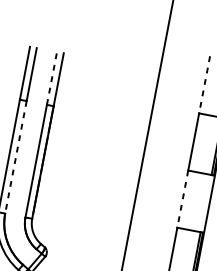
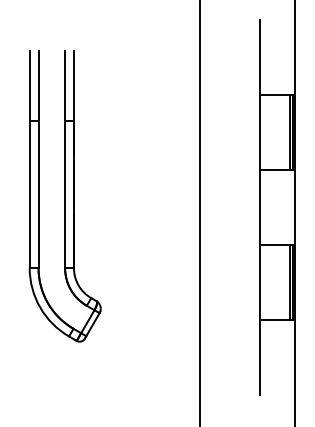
line: (52, 78) -> (65, 85), dashed -> solid
line: (204, 84) -> (259, 57), dashed -> solid
line: (15, 157) -> (38, 194), dashed -> solid
line: (182, 199) -> (259, 207), dashed -> solid

